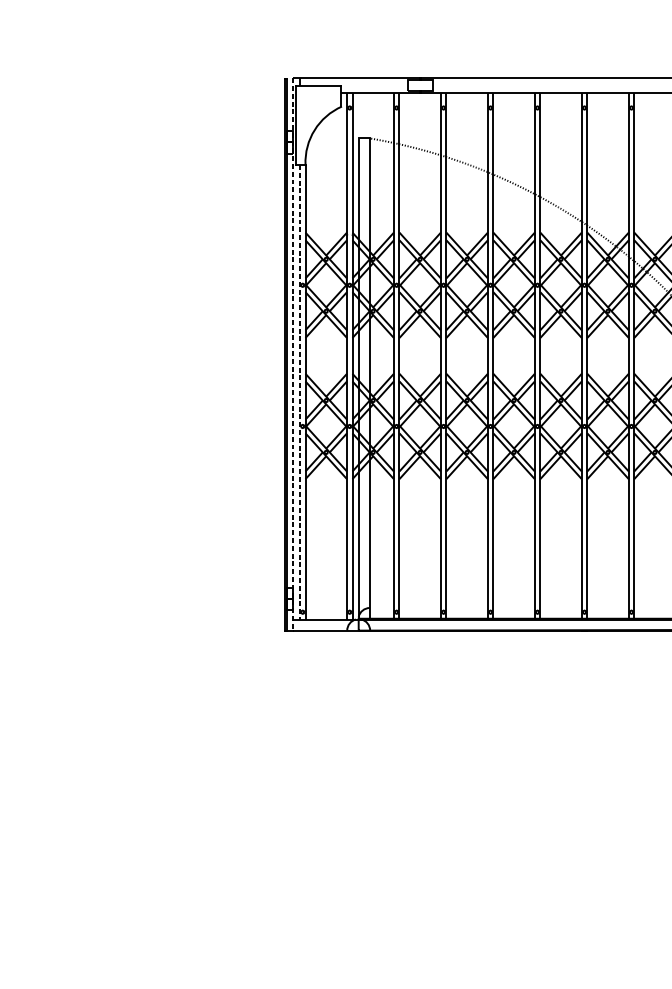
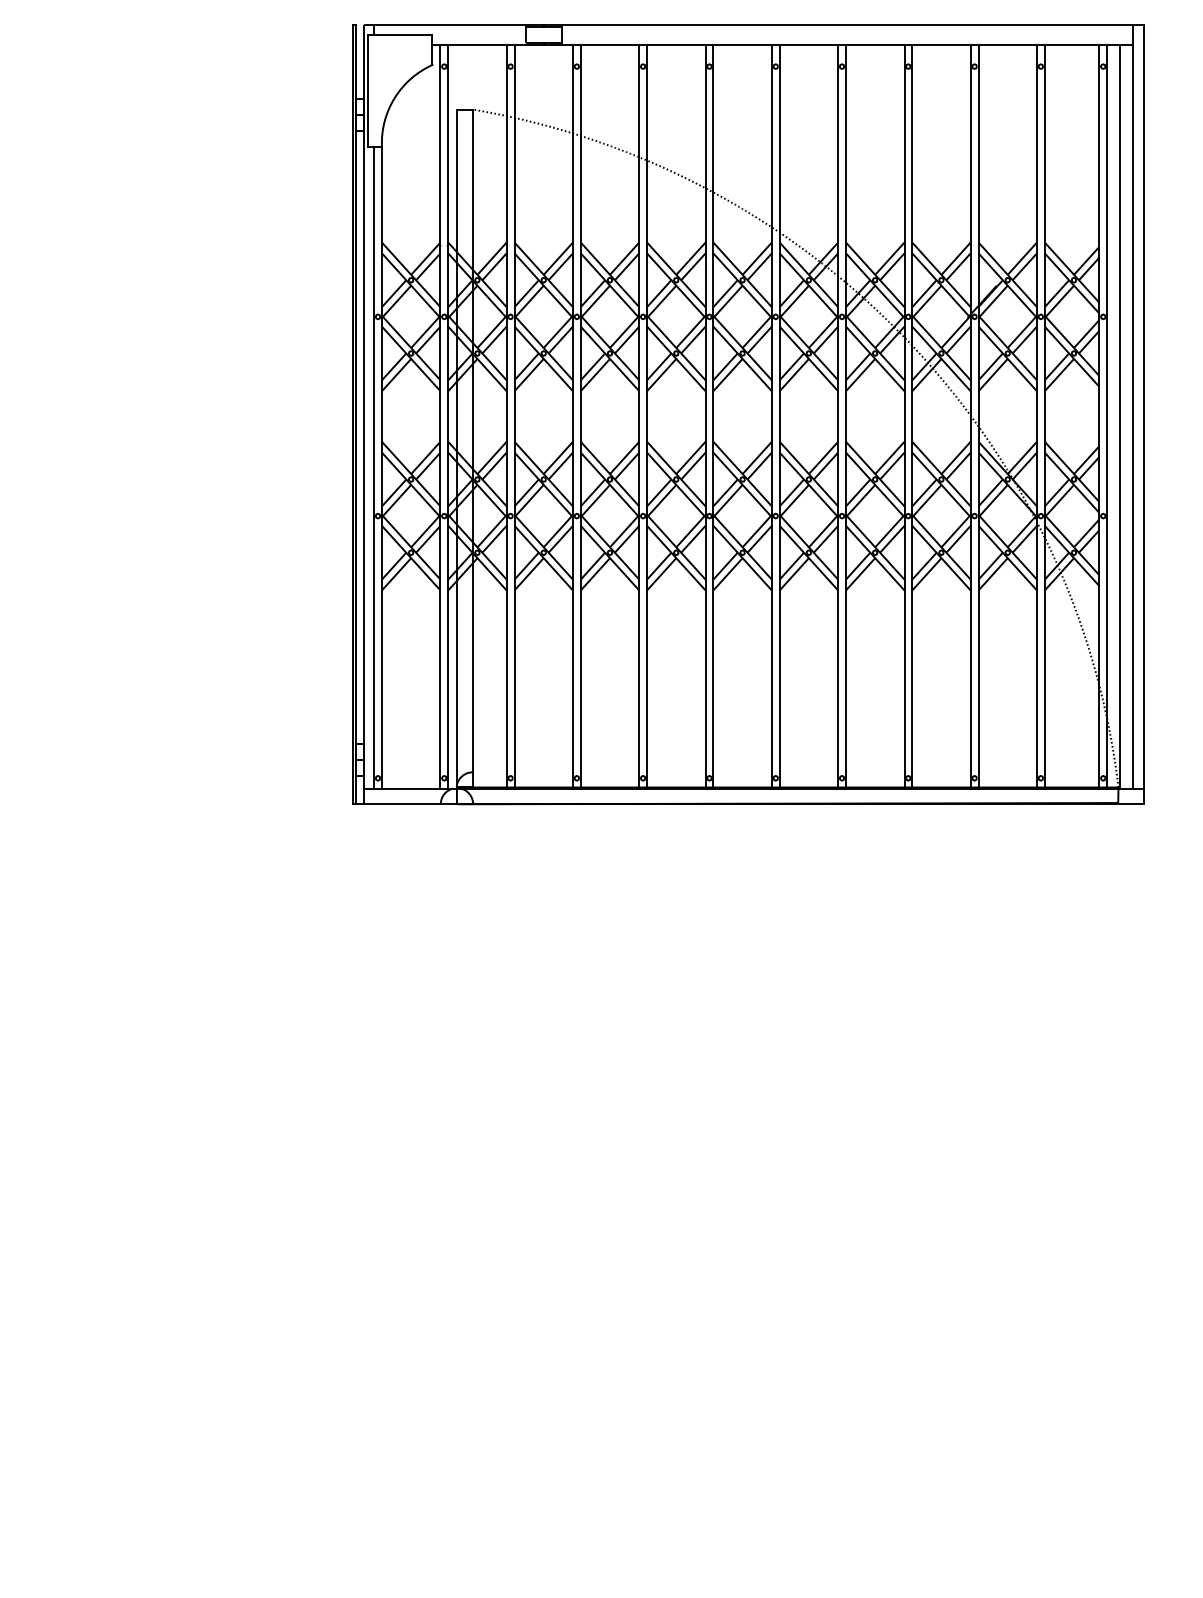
line: (292, 354) -> (363, 414), dashed -> solid
line: (300, 392) -> (374, 467), dashed -> solid

